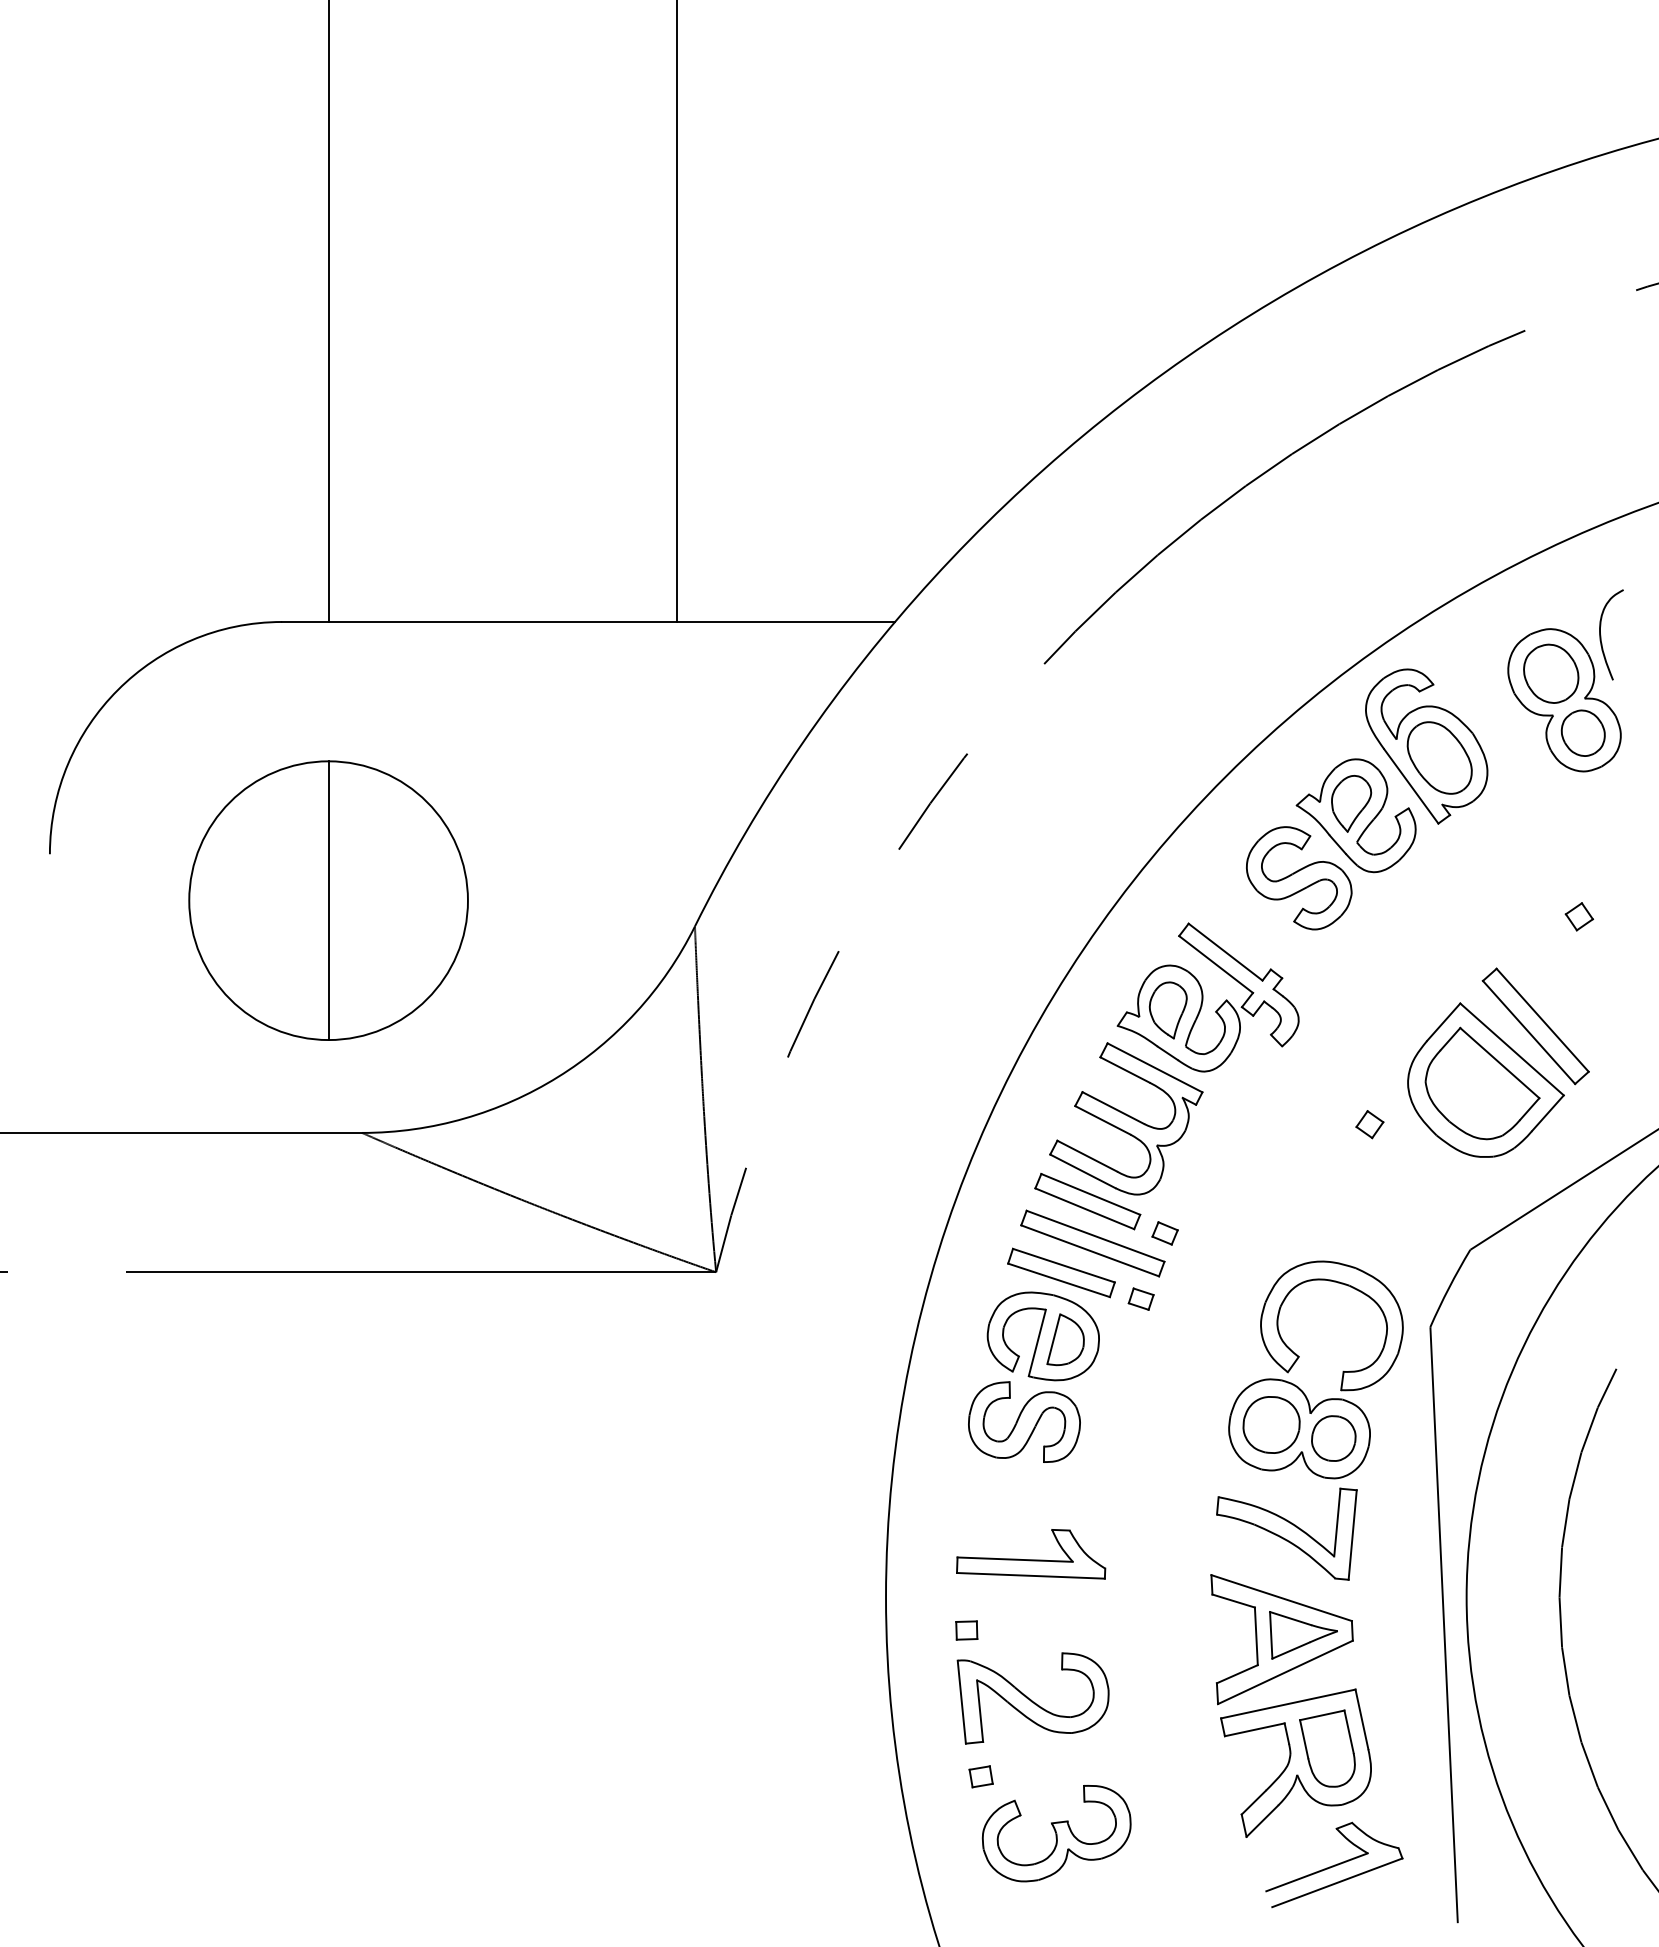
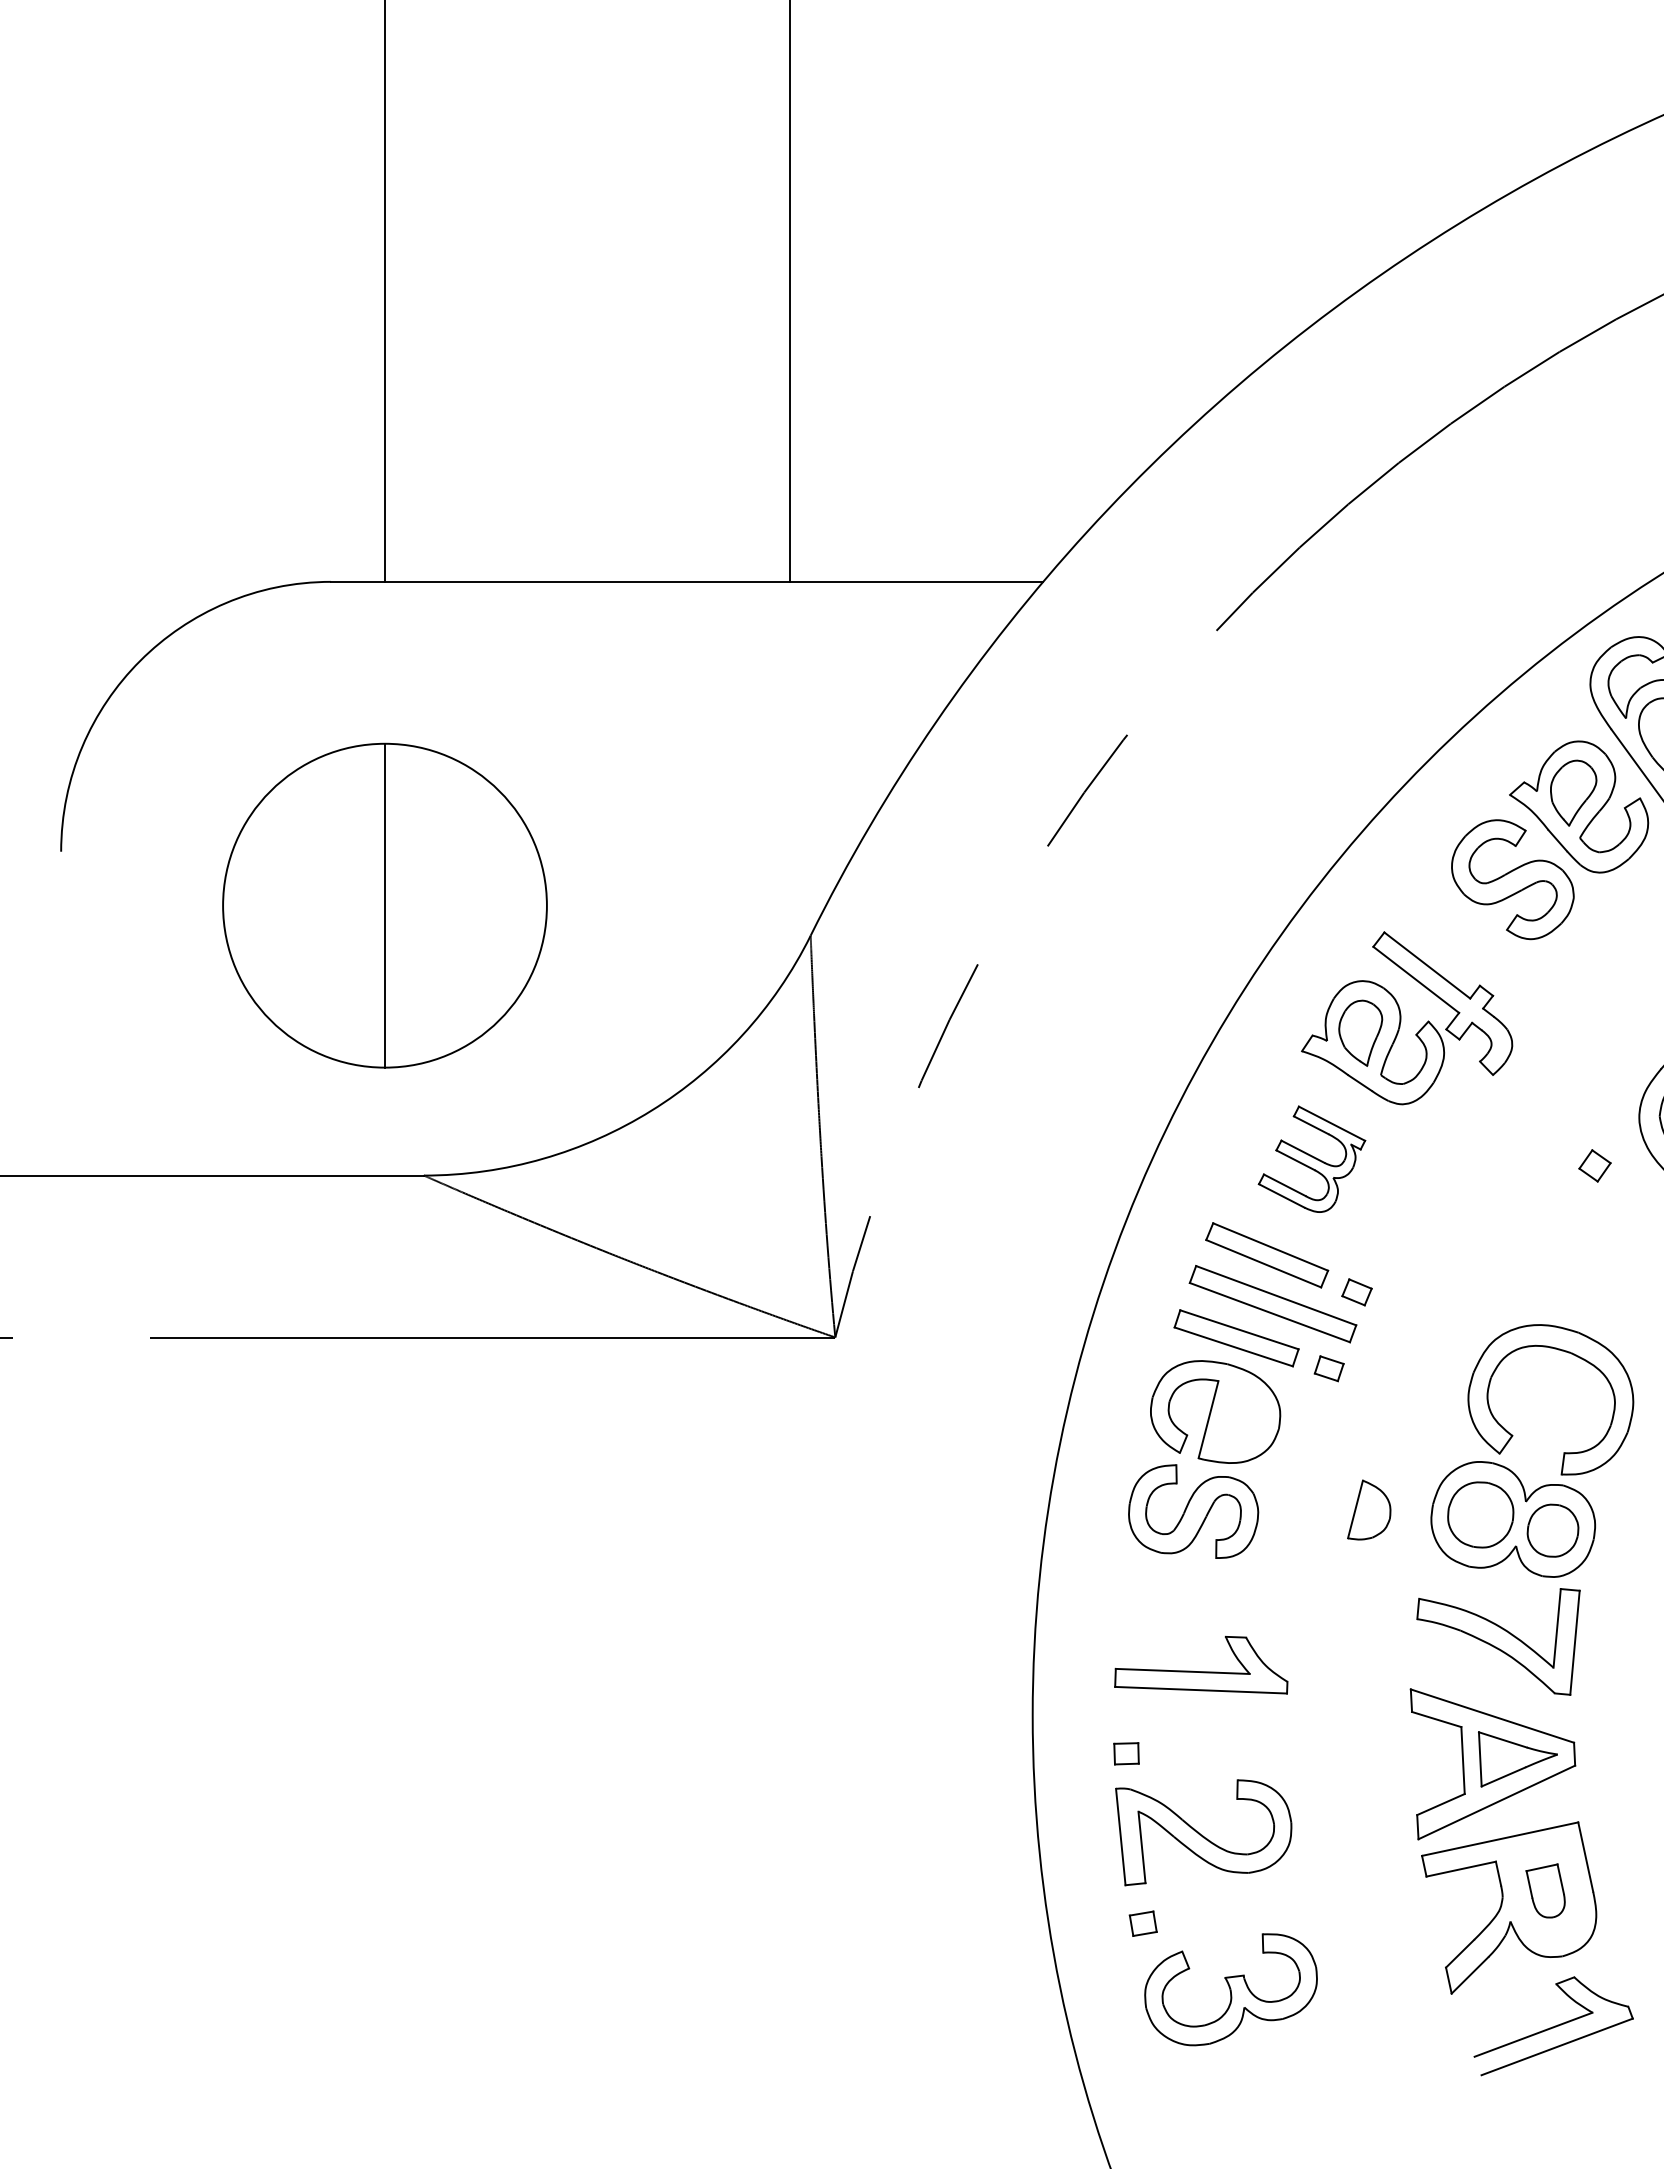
part: (1126, 1118) -> (1312, 1158), size x0.6
part: (1065, 1339) -> (1369, 1509), moved
part: (1327, 1748) -> (1545, 1890), size x0.6

